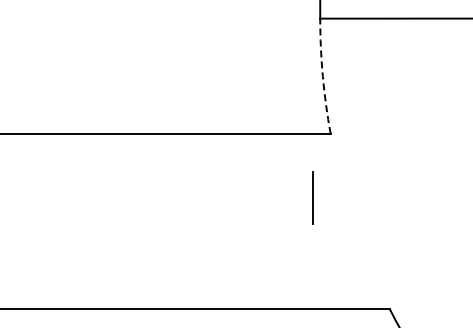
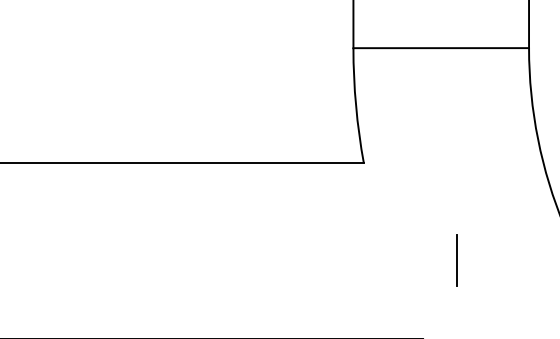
arc: (323, 76) -> (356, 106), dashed -> solid
line: (313, 197) -> (456, 260), moved

